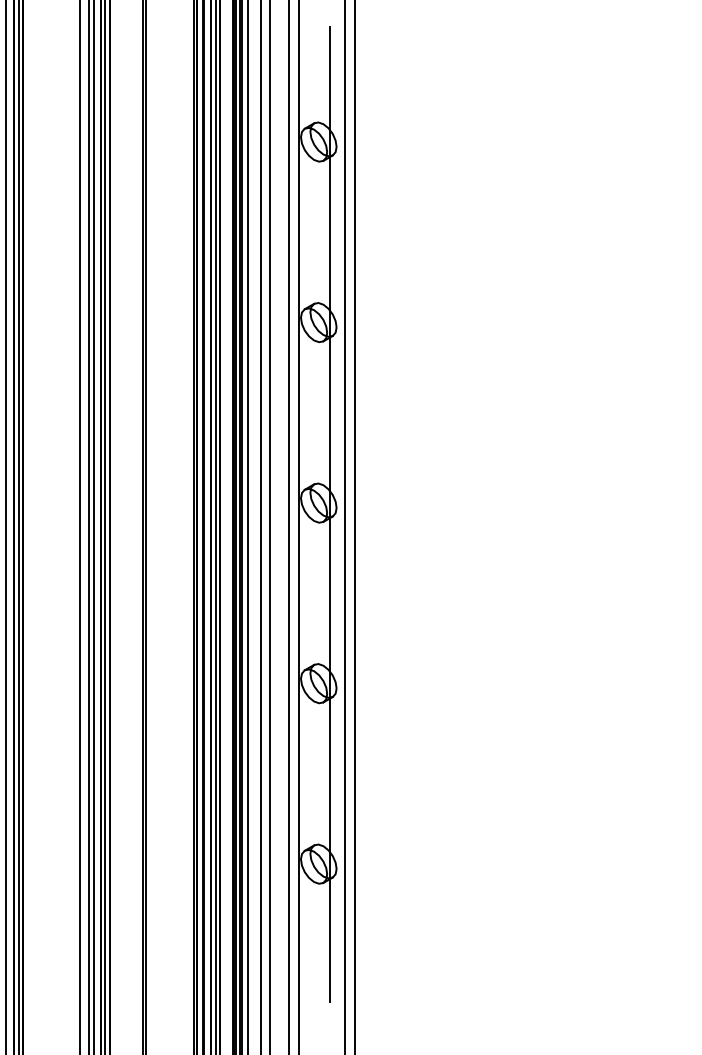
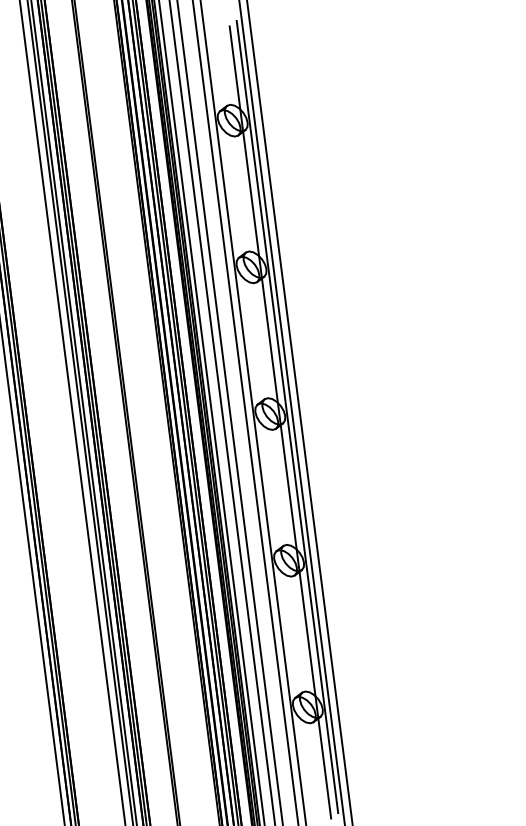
line: (339, 509) -> (287, 417), added

